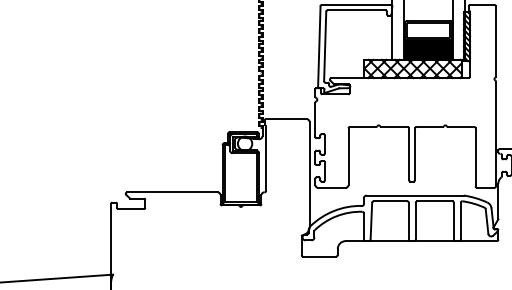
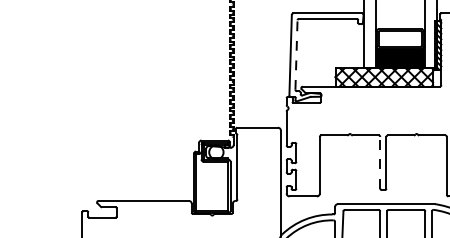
line: (325, 46) -> (296, 55), solid -> dashed
line: (409, 154) -> (380, 163), solid -> dashed

